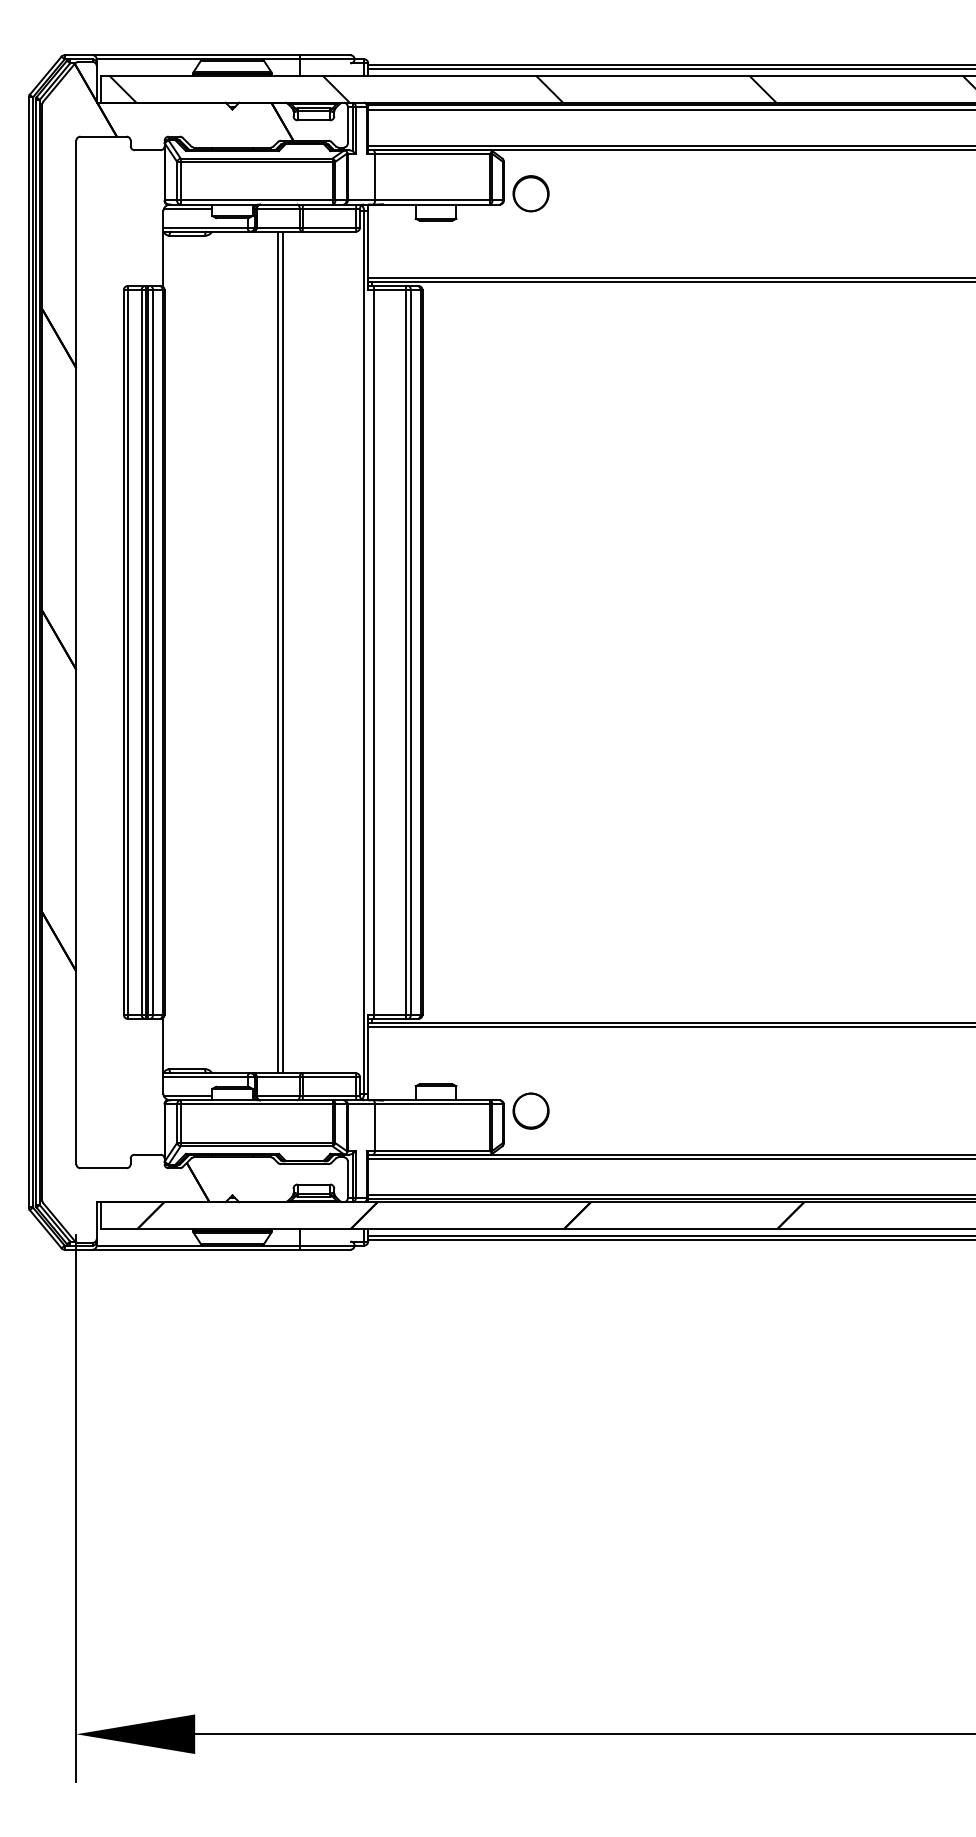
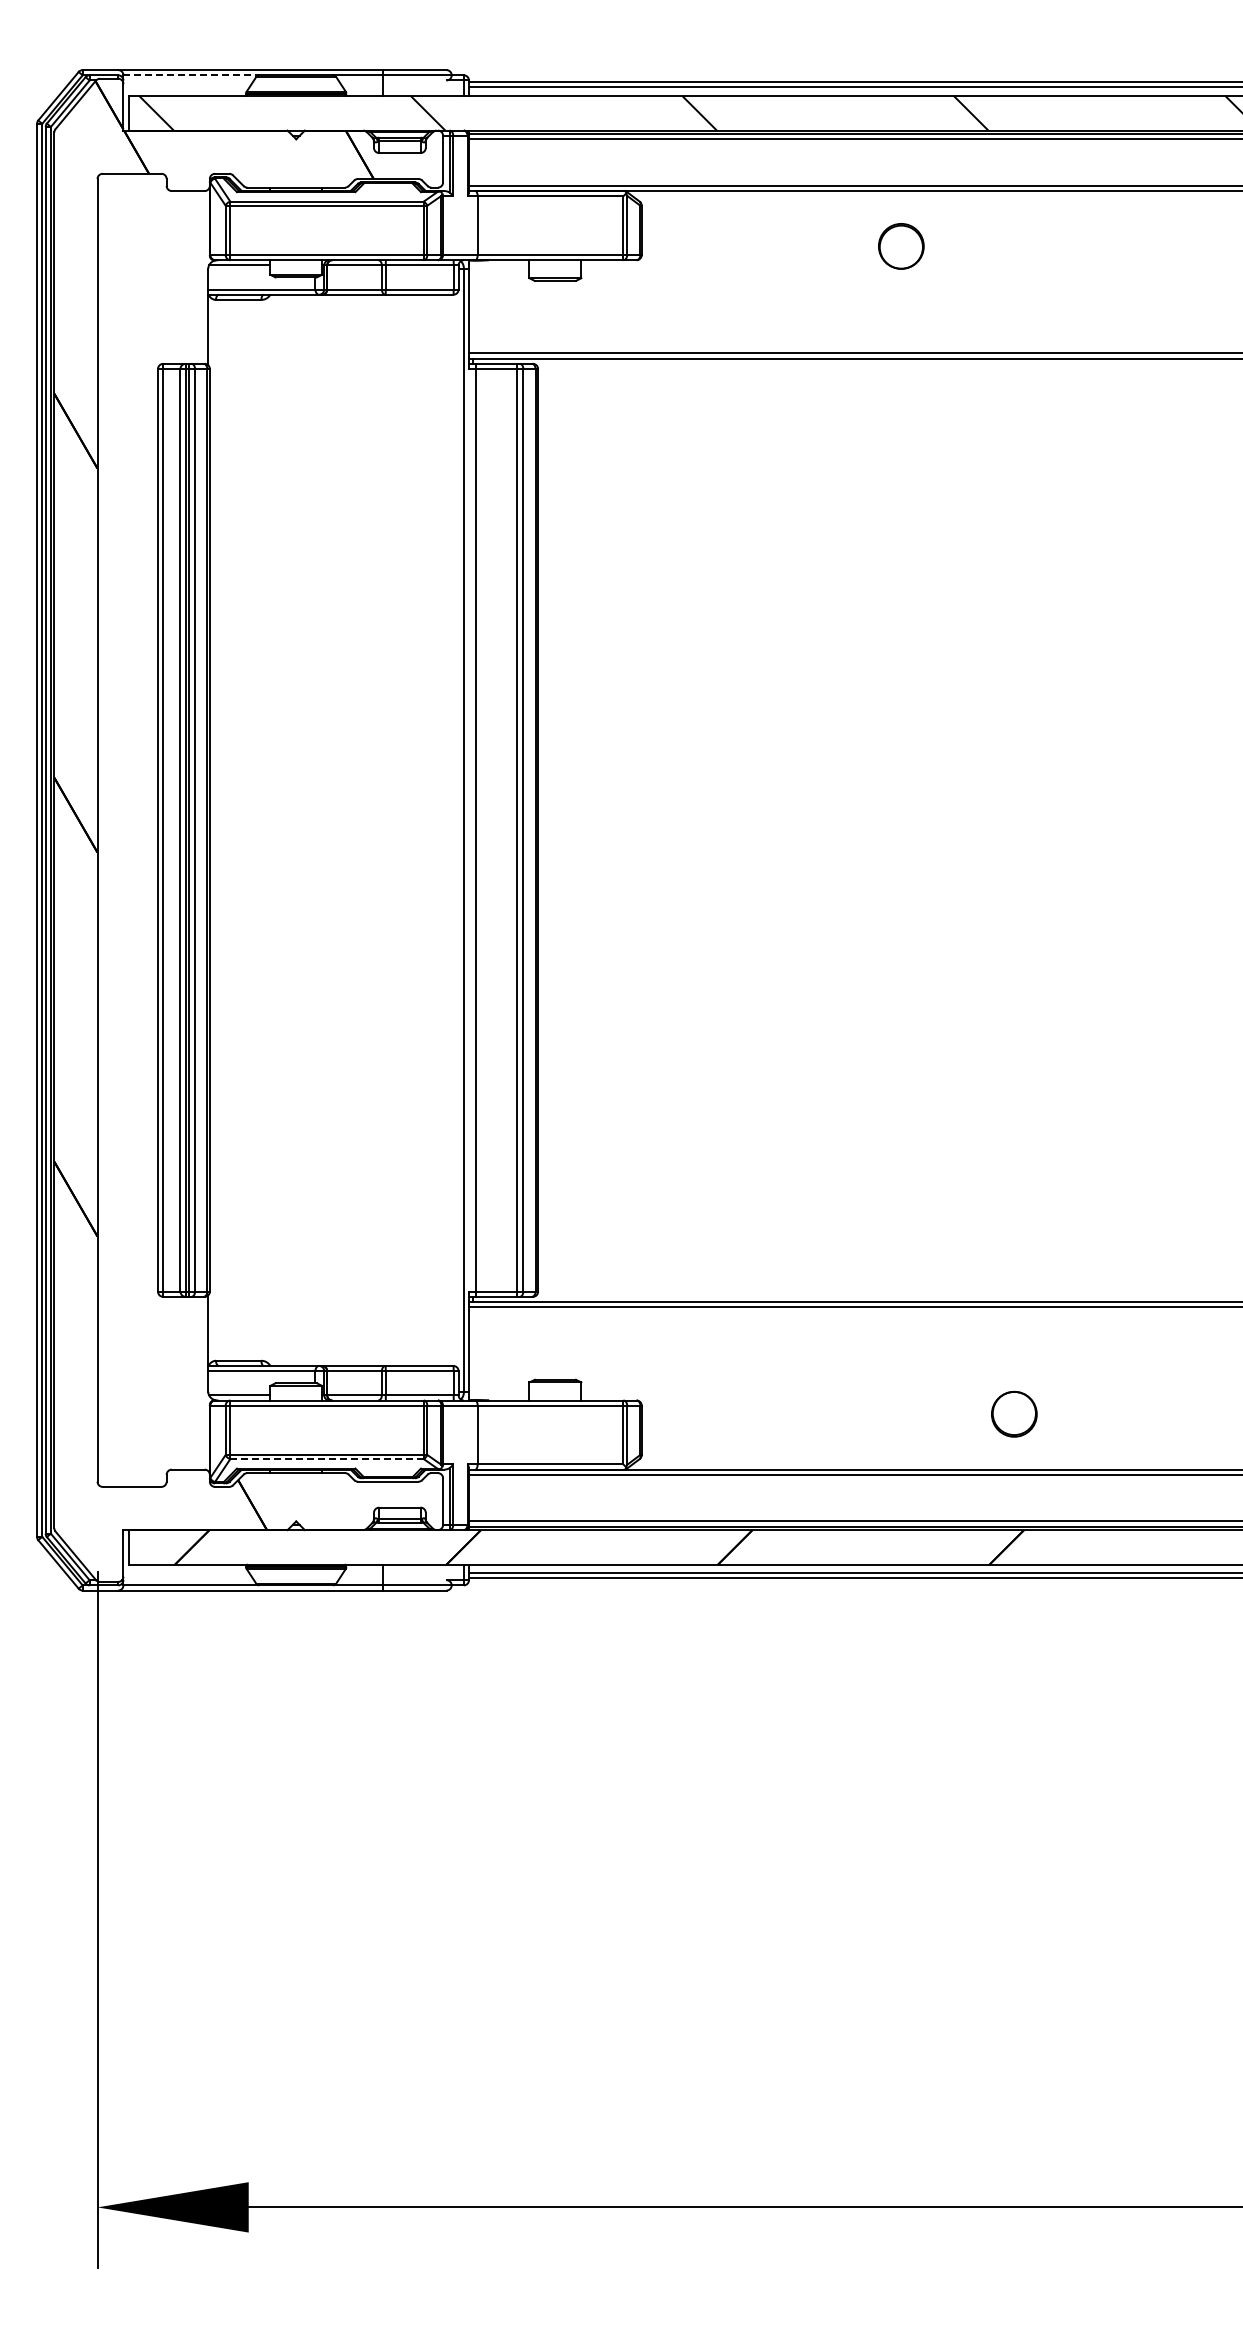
line: (150, 59) -> (191, 75), solid -> dashed
circle: (531, 193) -> (901, 246), moved
line: (277, 651) -> (353, 829), removed
line: (282, 651) -> (360, 829), removed
part: (531, 1110) -> (1014, 1413), moved
line: (257, 1146) -> (327, 1459), solid -> dashed

